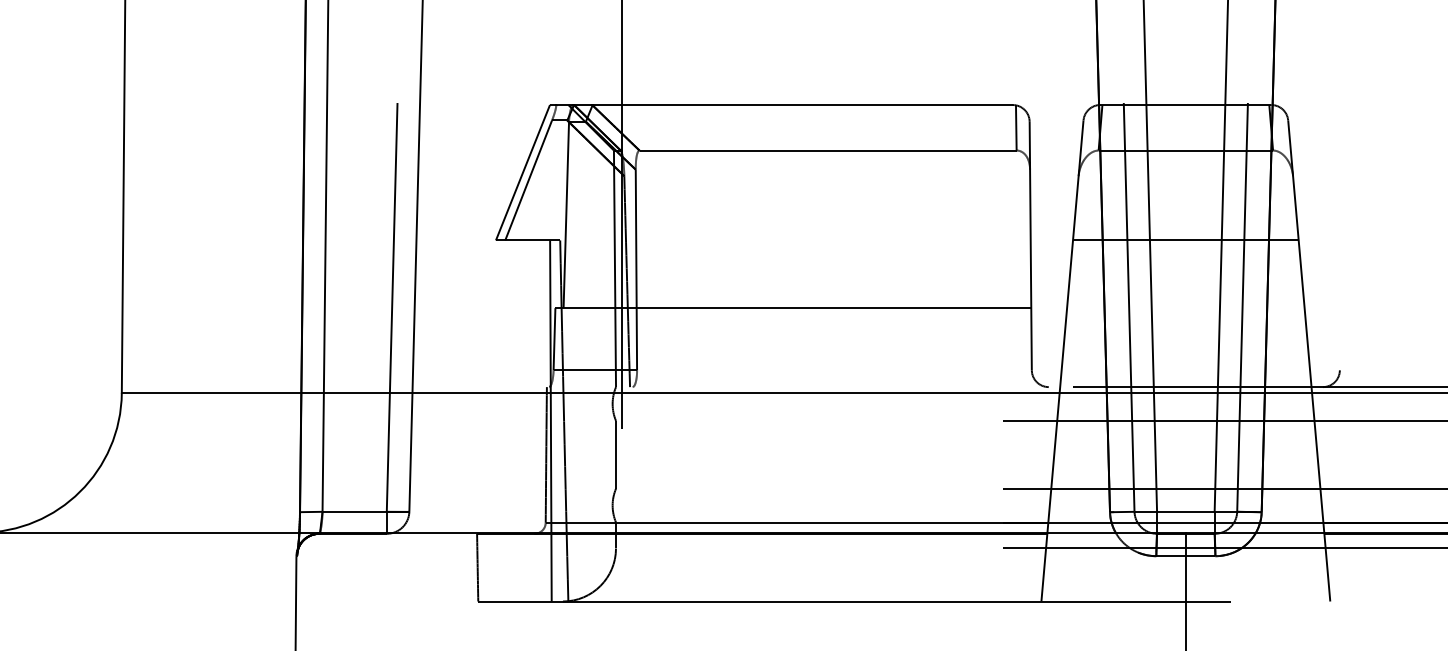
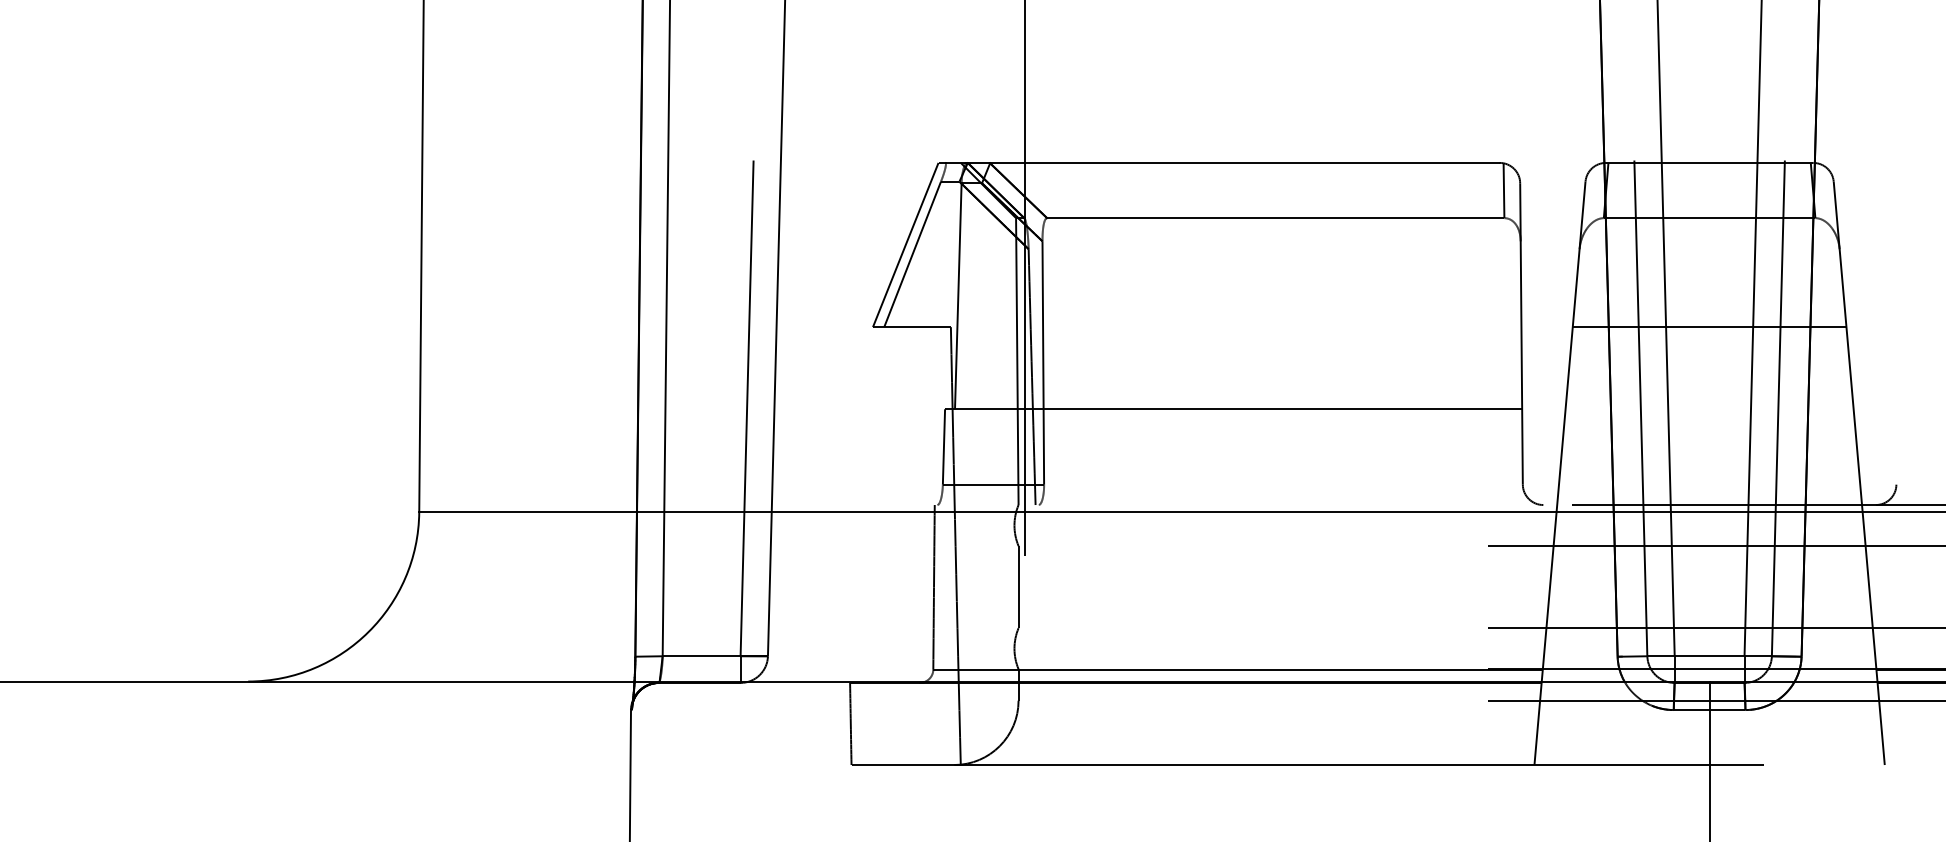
line: (550, 421) -> (939, 546), removed

